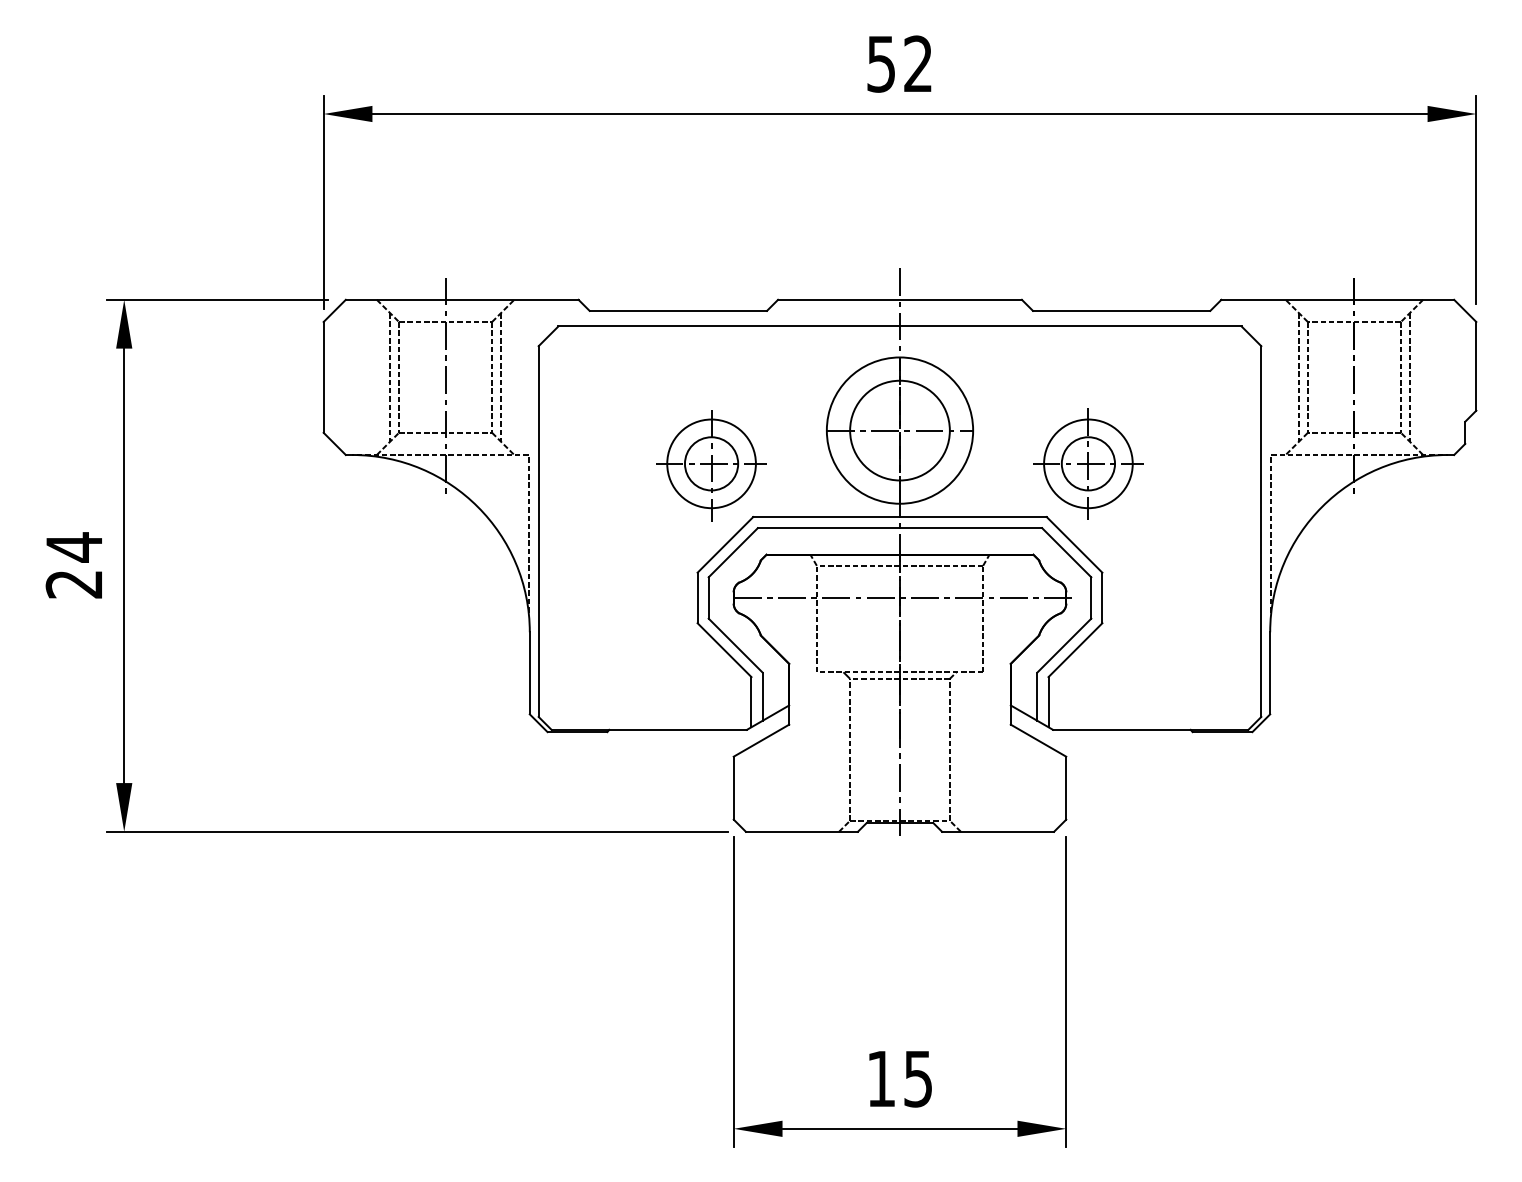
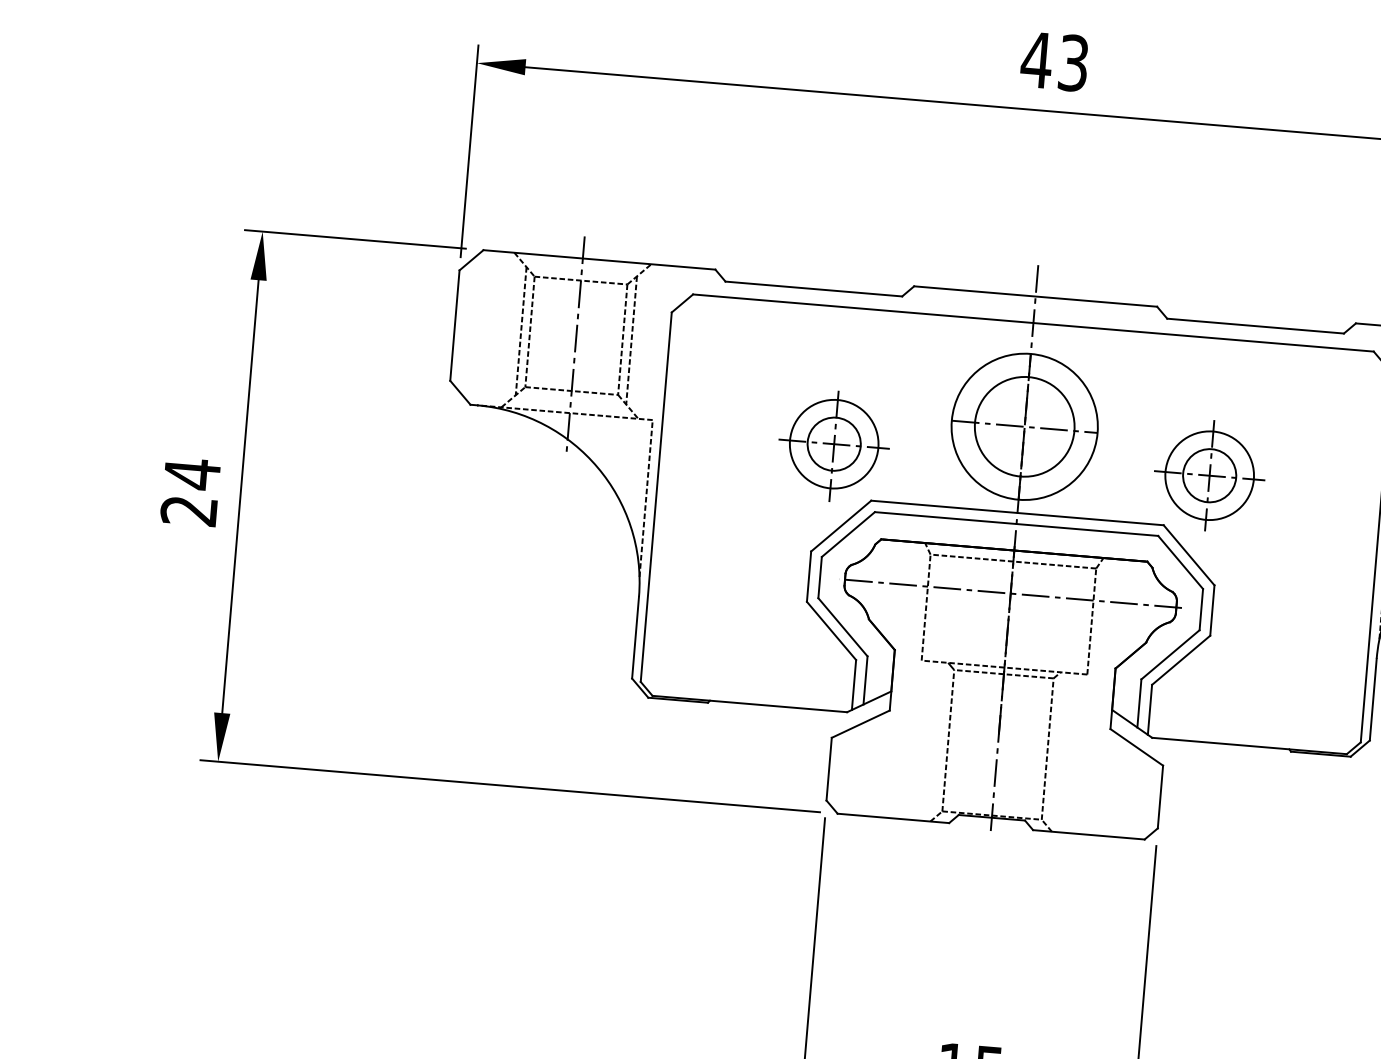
text: (898, 63) -> (1053, 60), 52 -> 43

